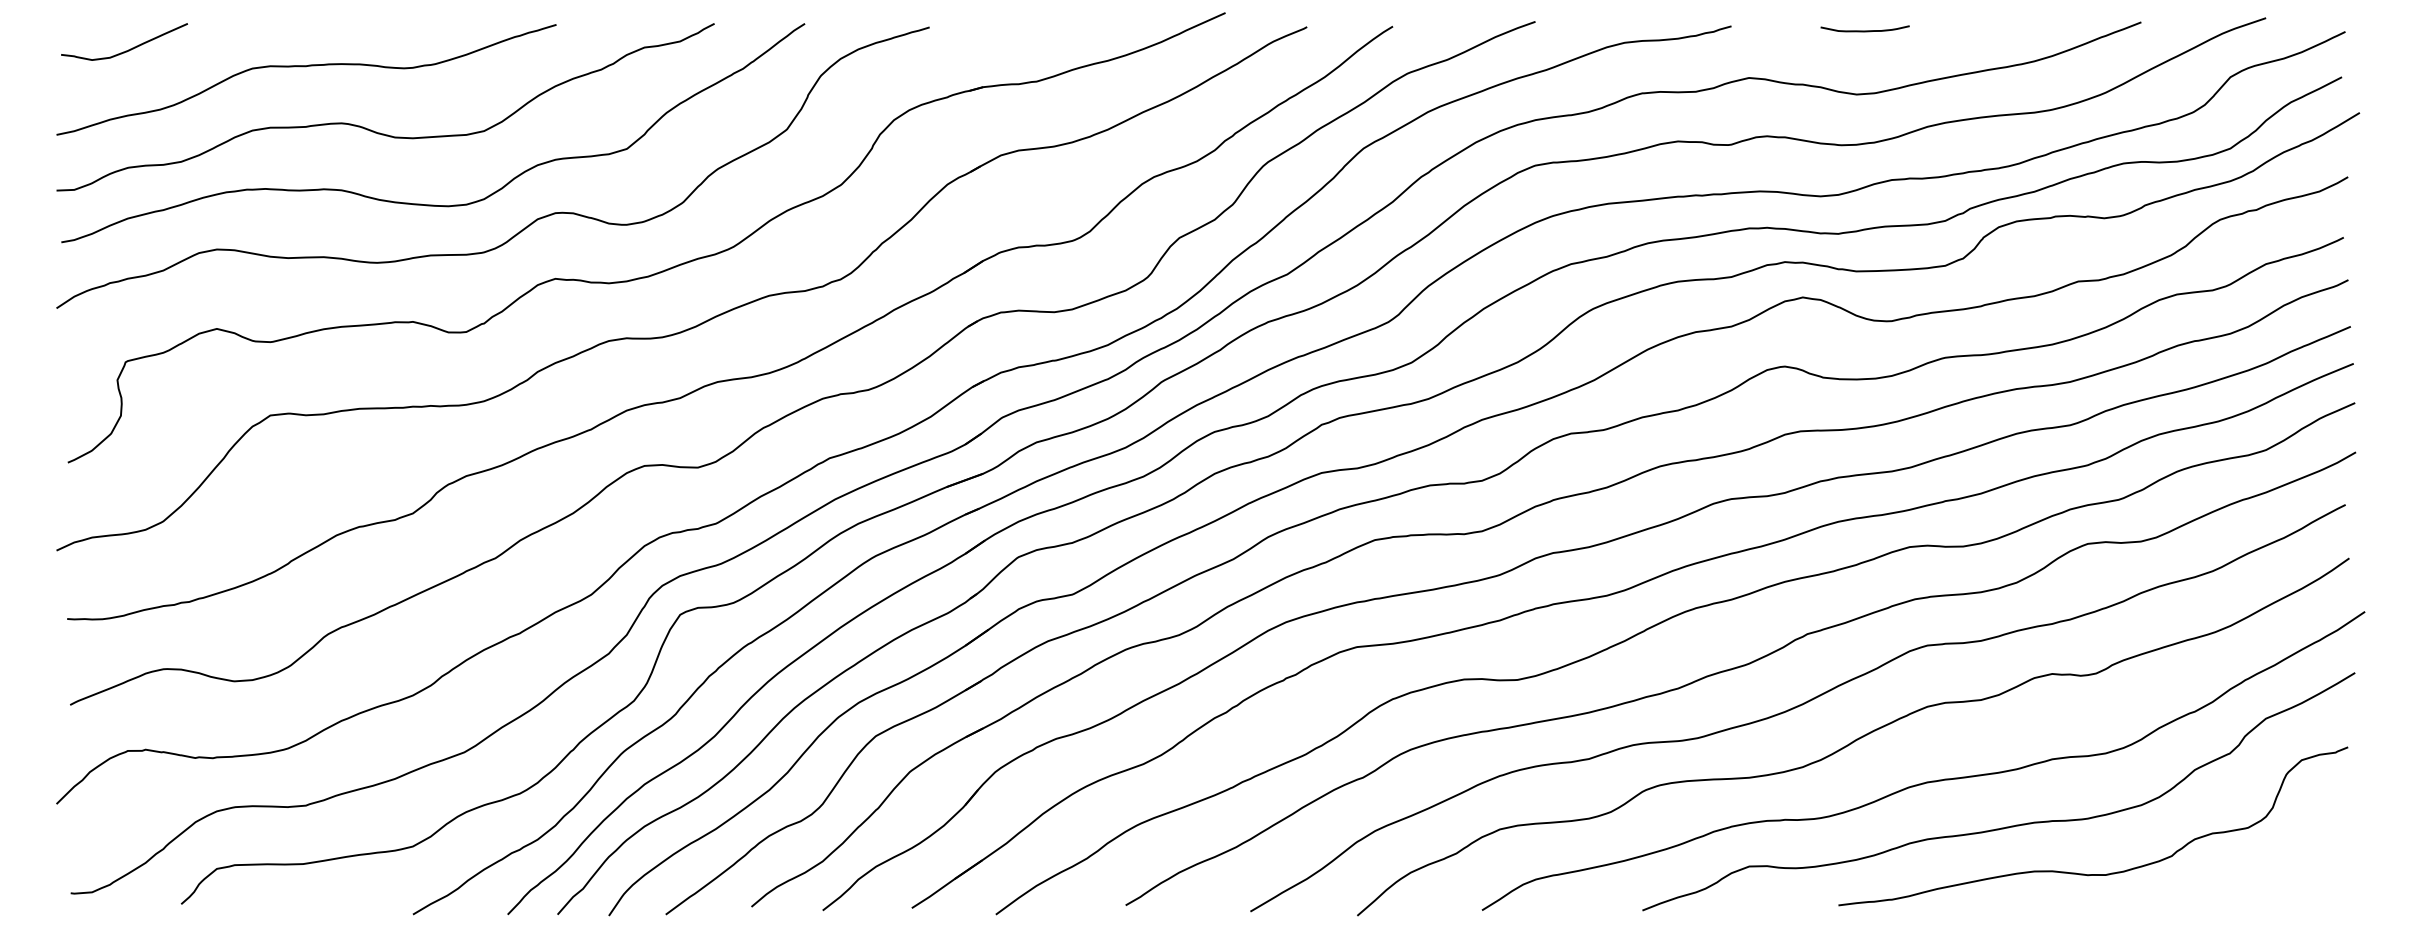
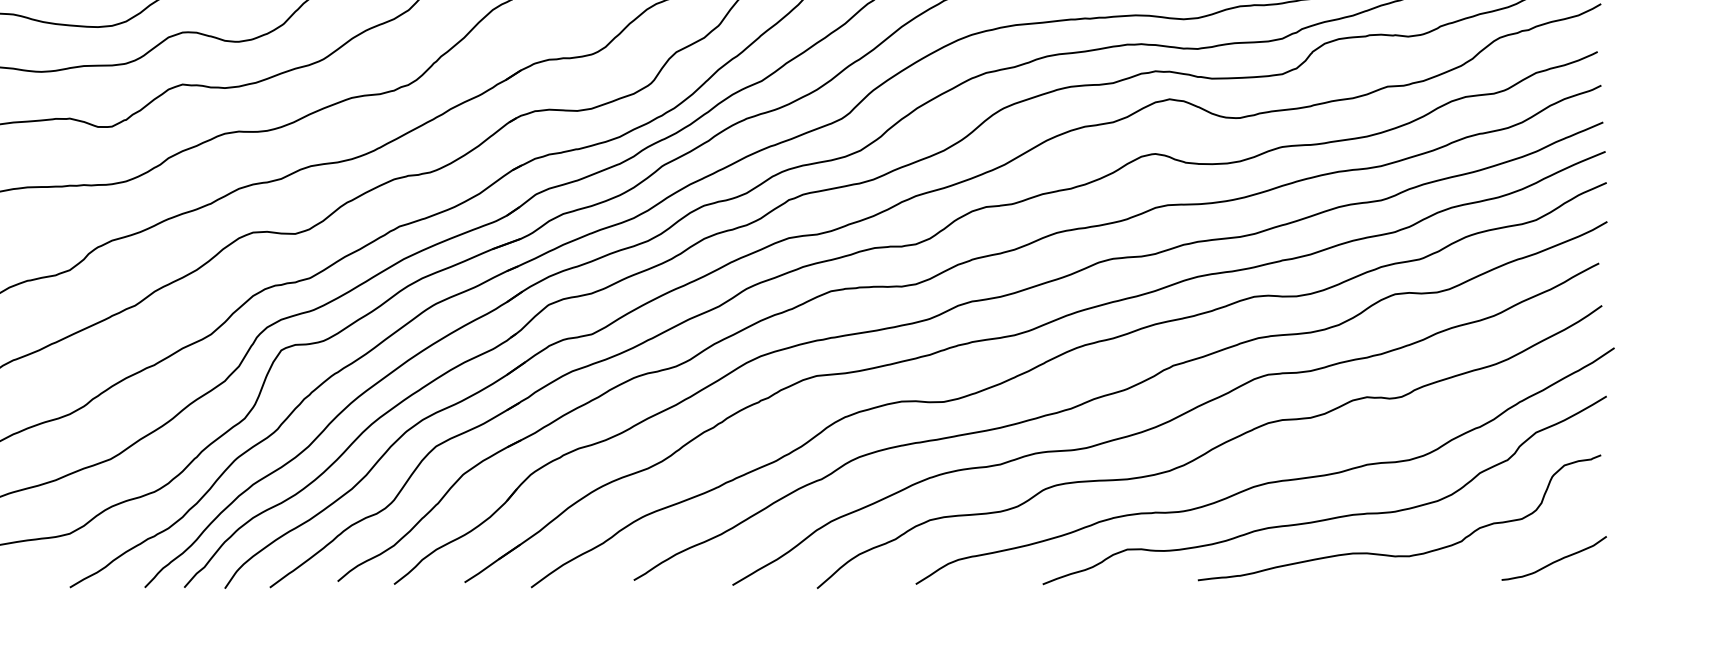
curve: (2290, 880) -> (1555, 560), added

